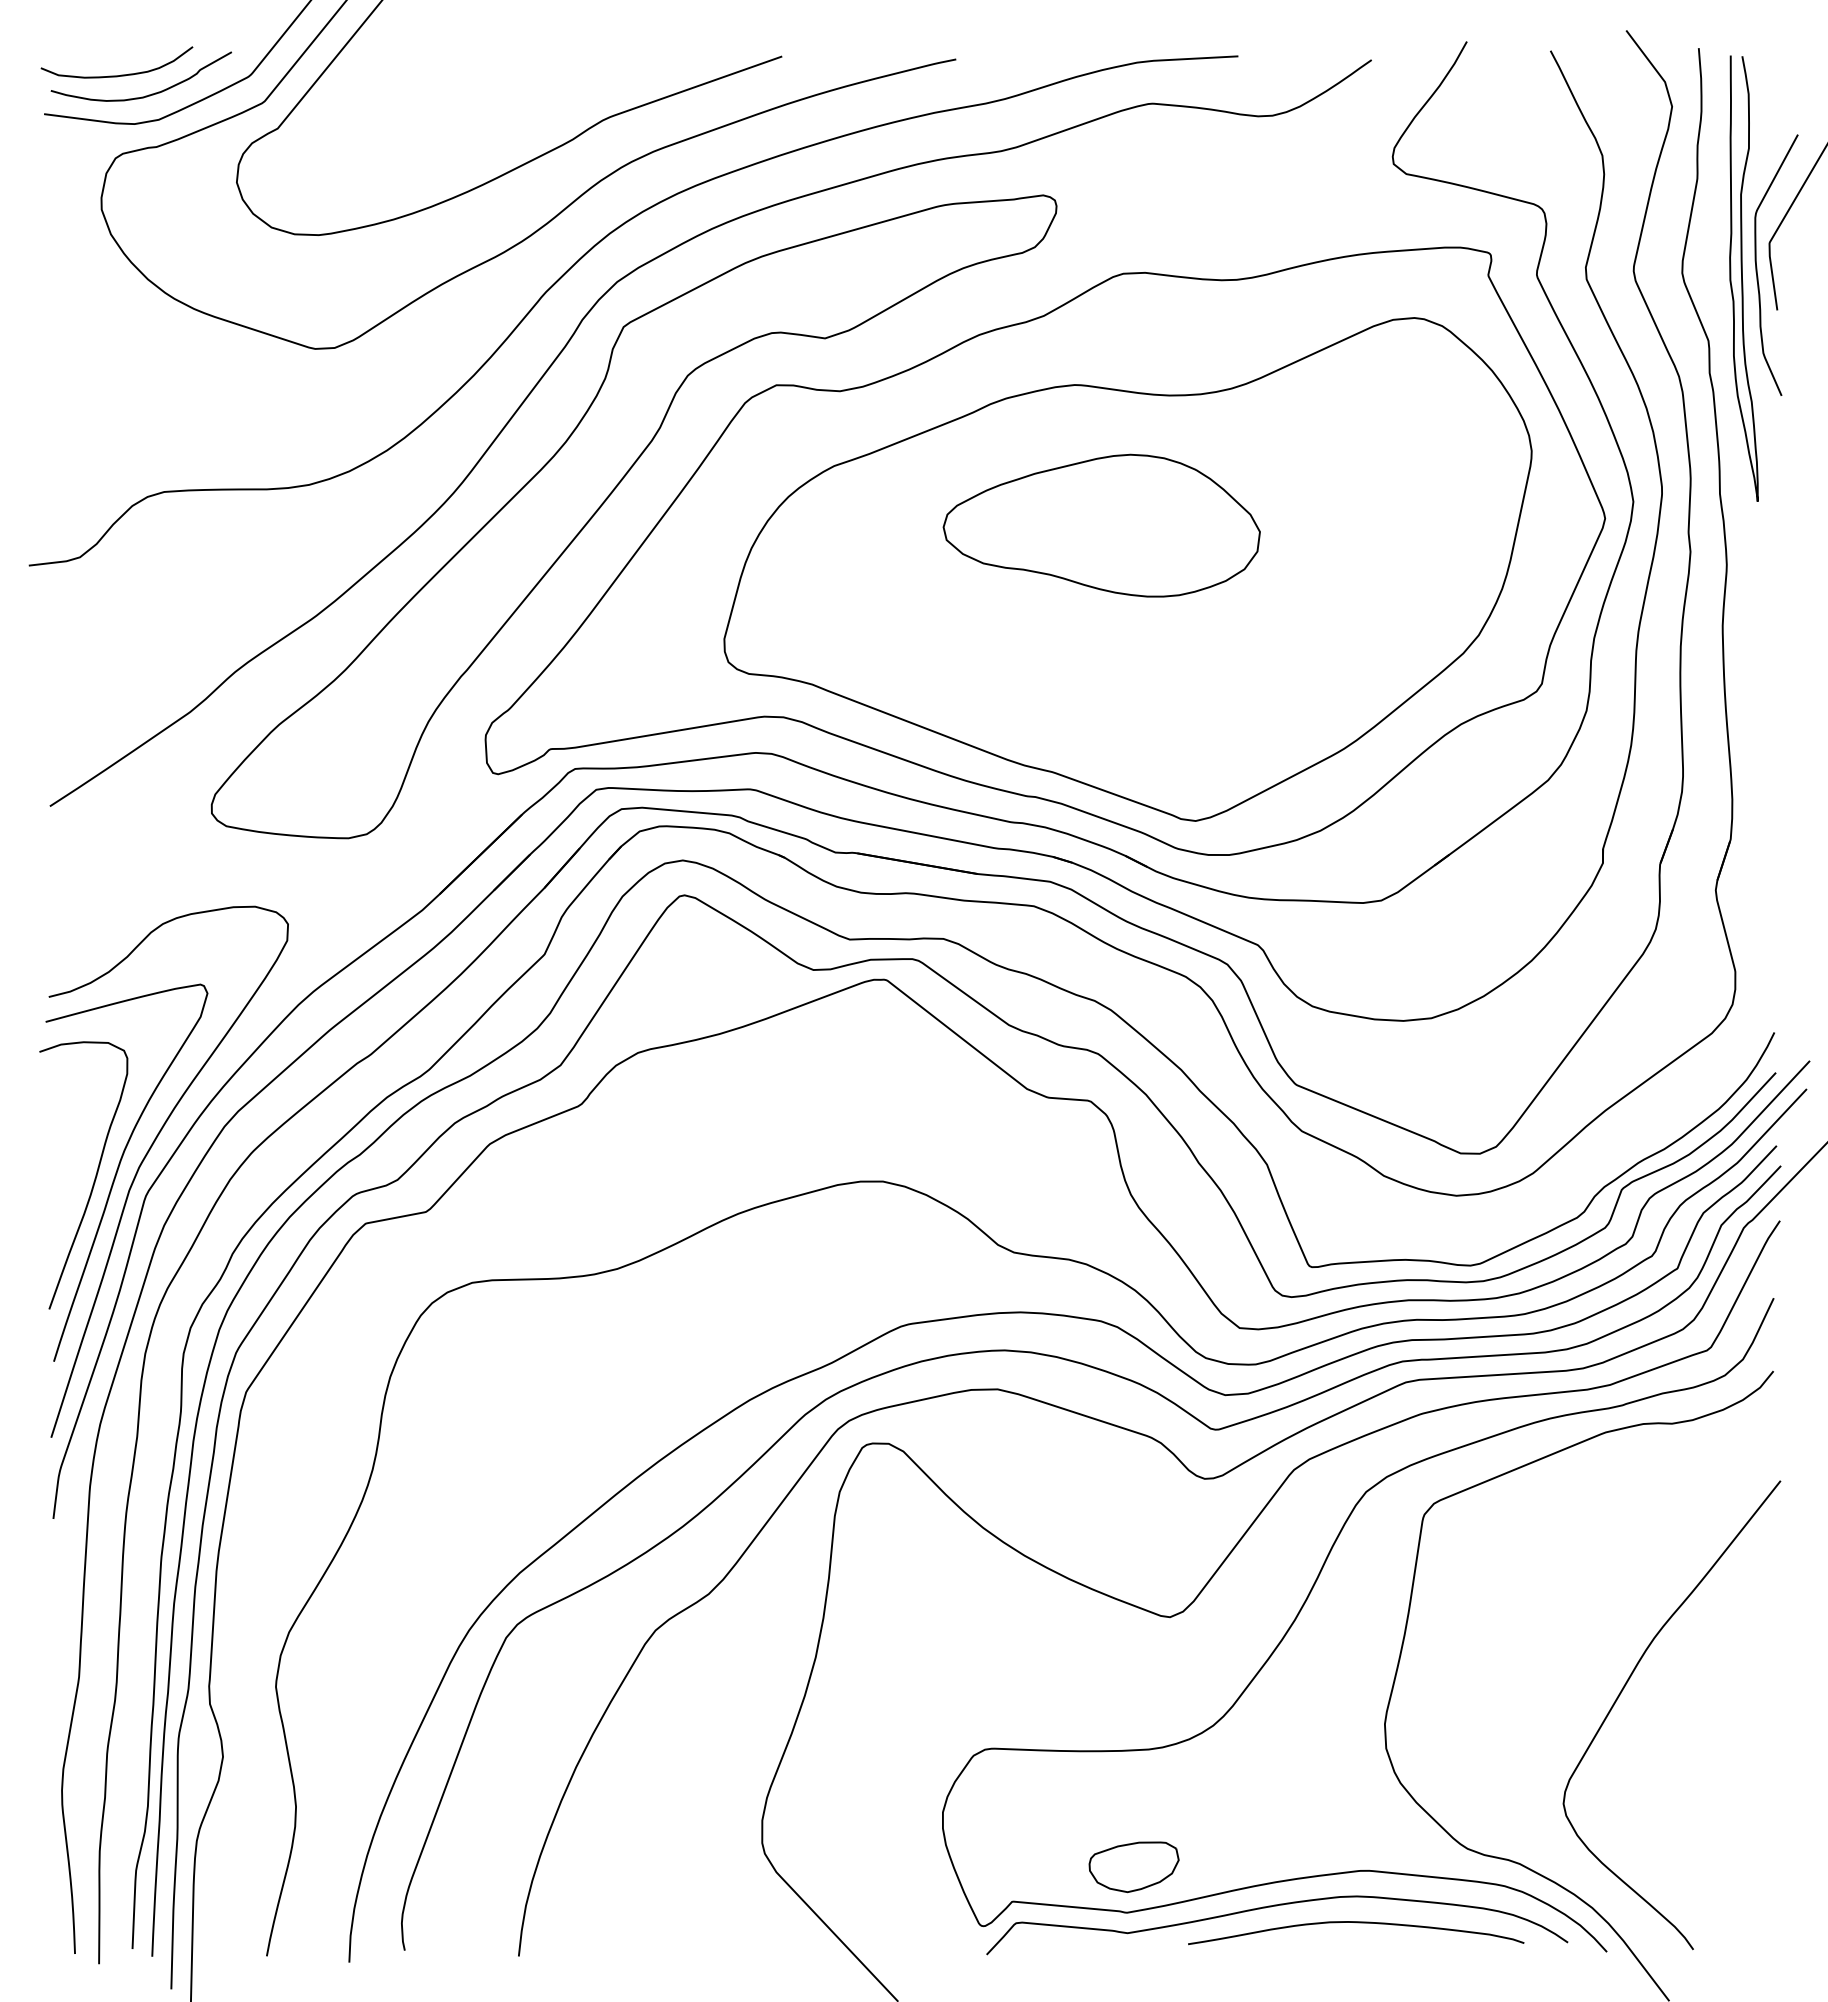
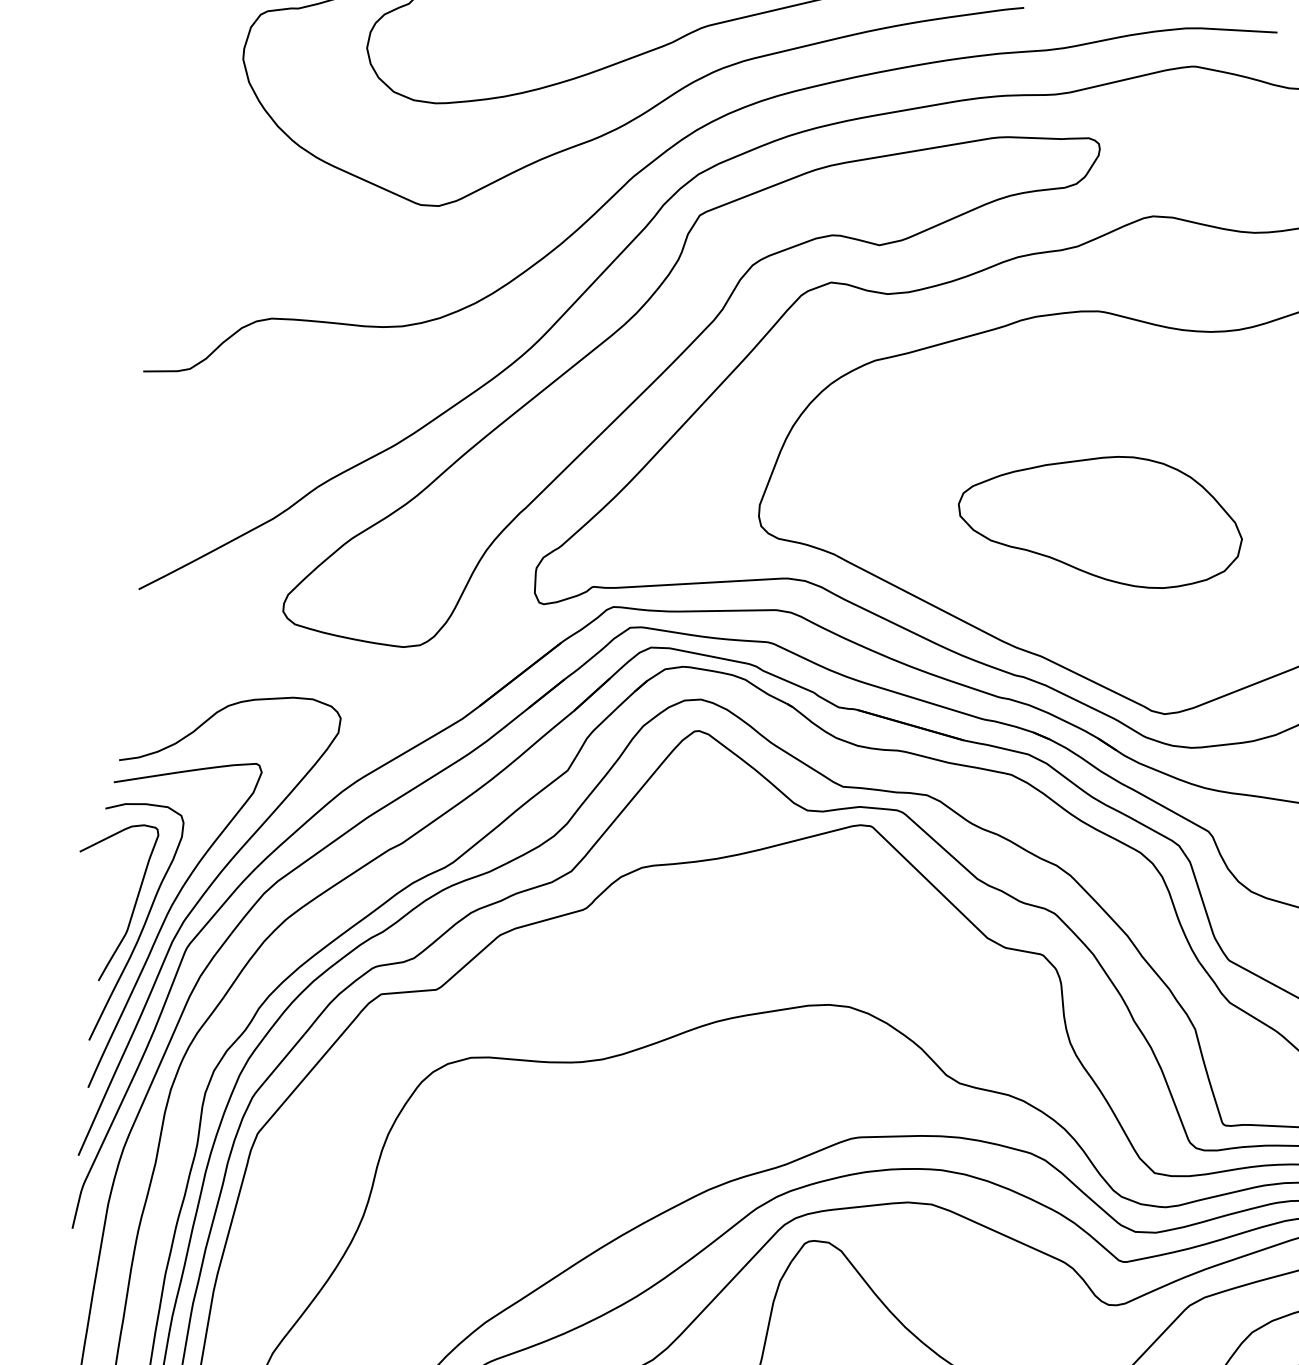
part: (1101, 525) -> (1100, 517), moved
curve: (81, 1160) -> (132, 910), added

